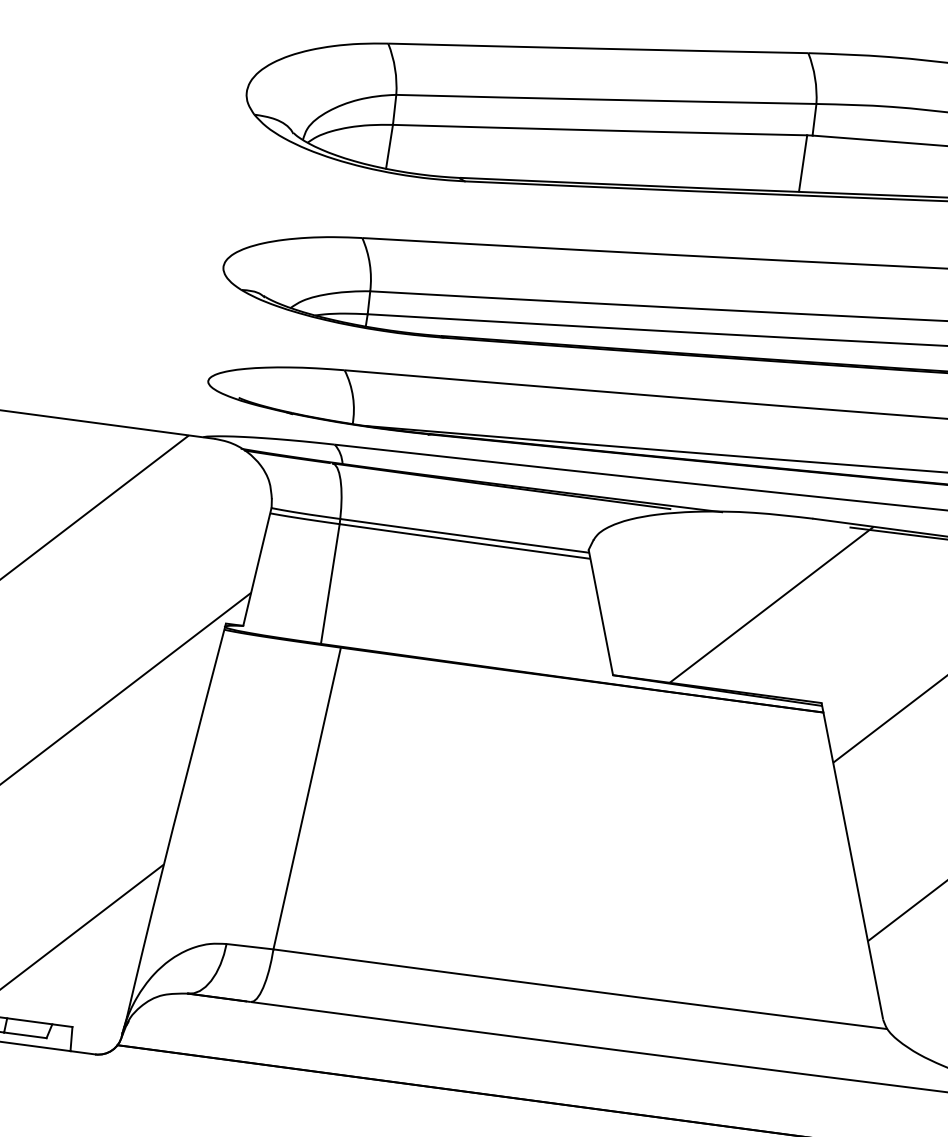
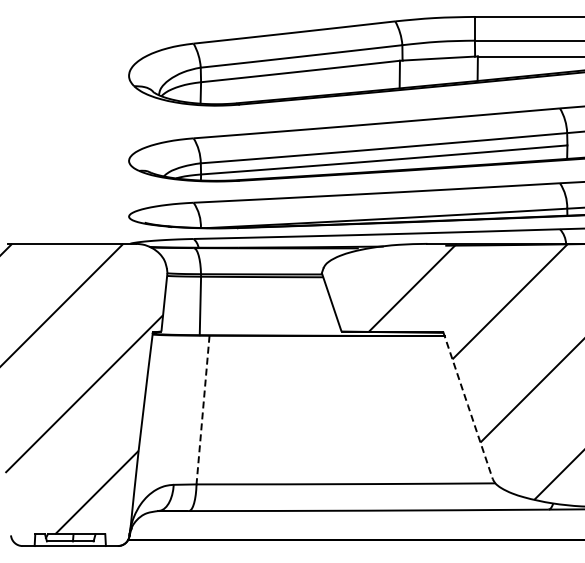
line: (308, 799) -> (203, 410), solid -> dashed
line: (851, 861) -> (467, 405), solid -> dashed

